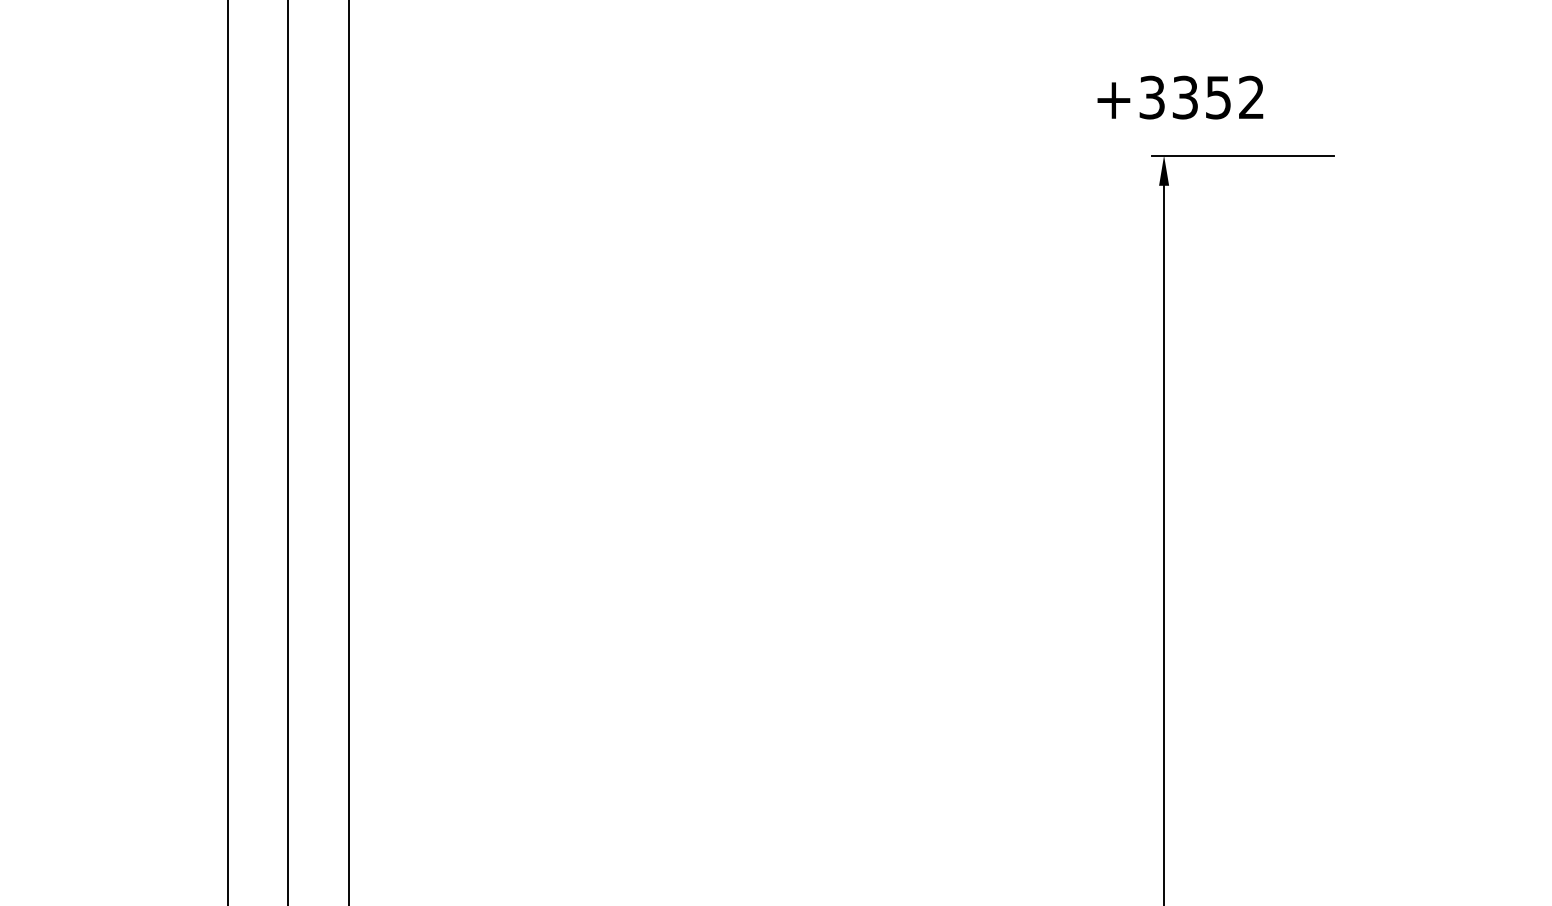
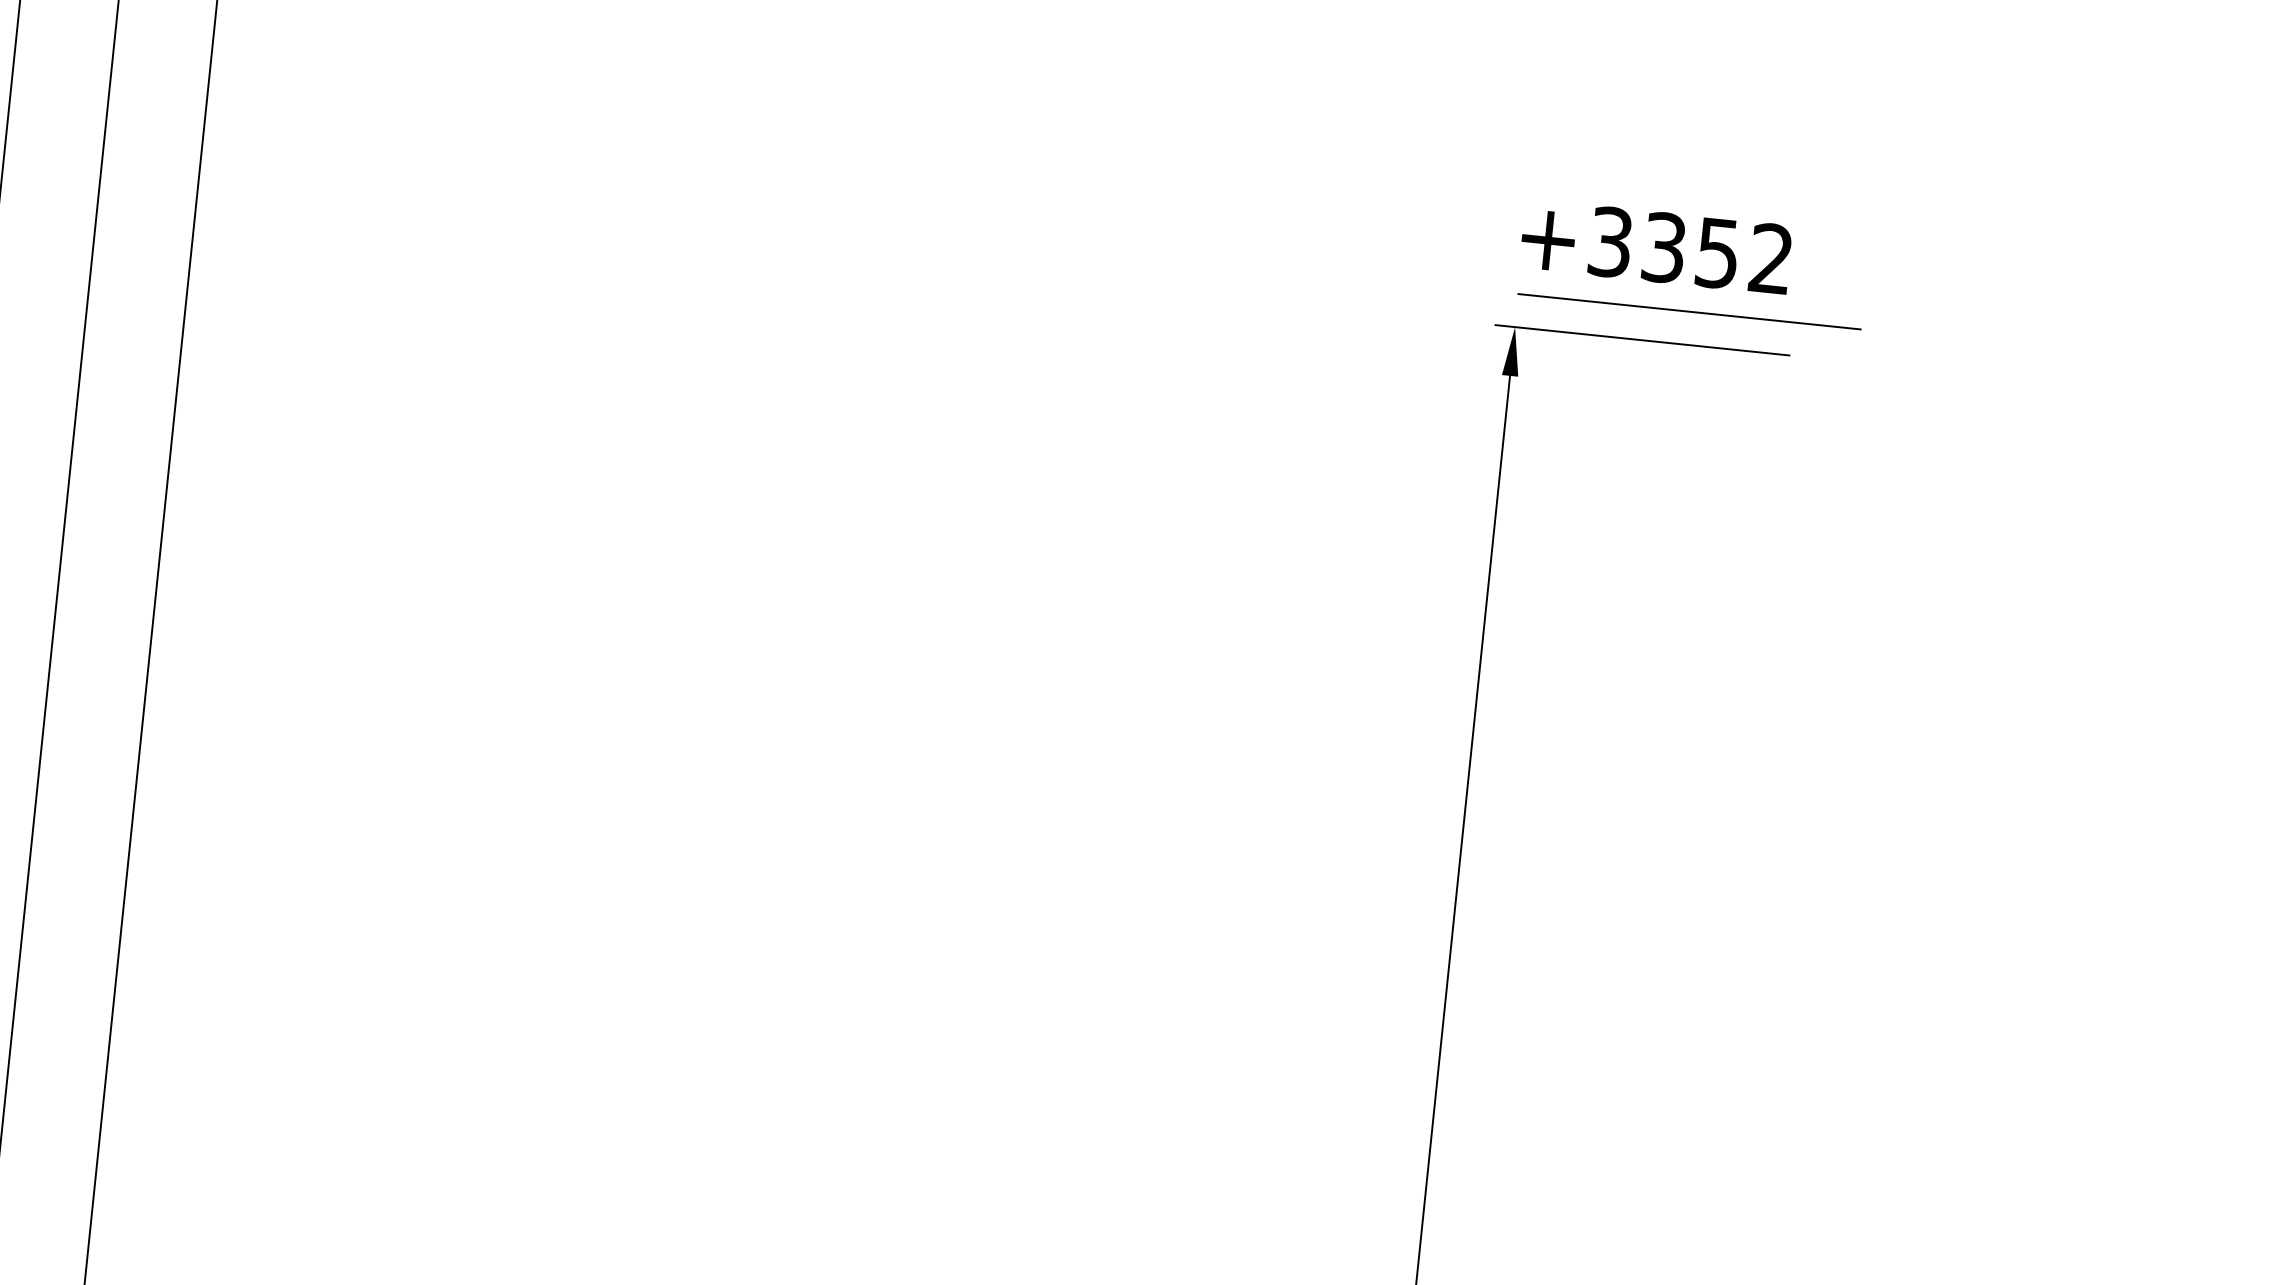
text: (1180, 97) -> (1656, 246), moved
line: (1269, 135) -> (1688, 312), added

